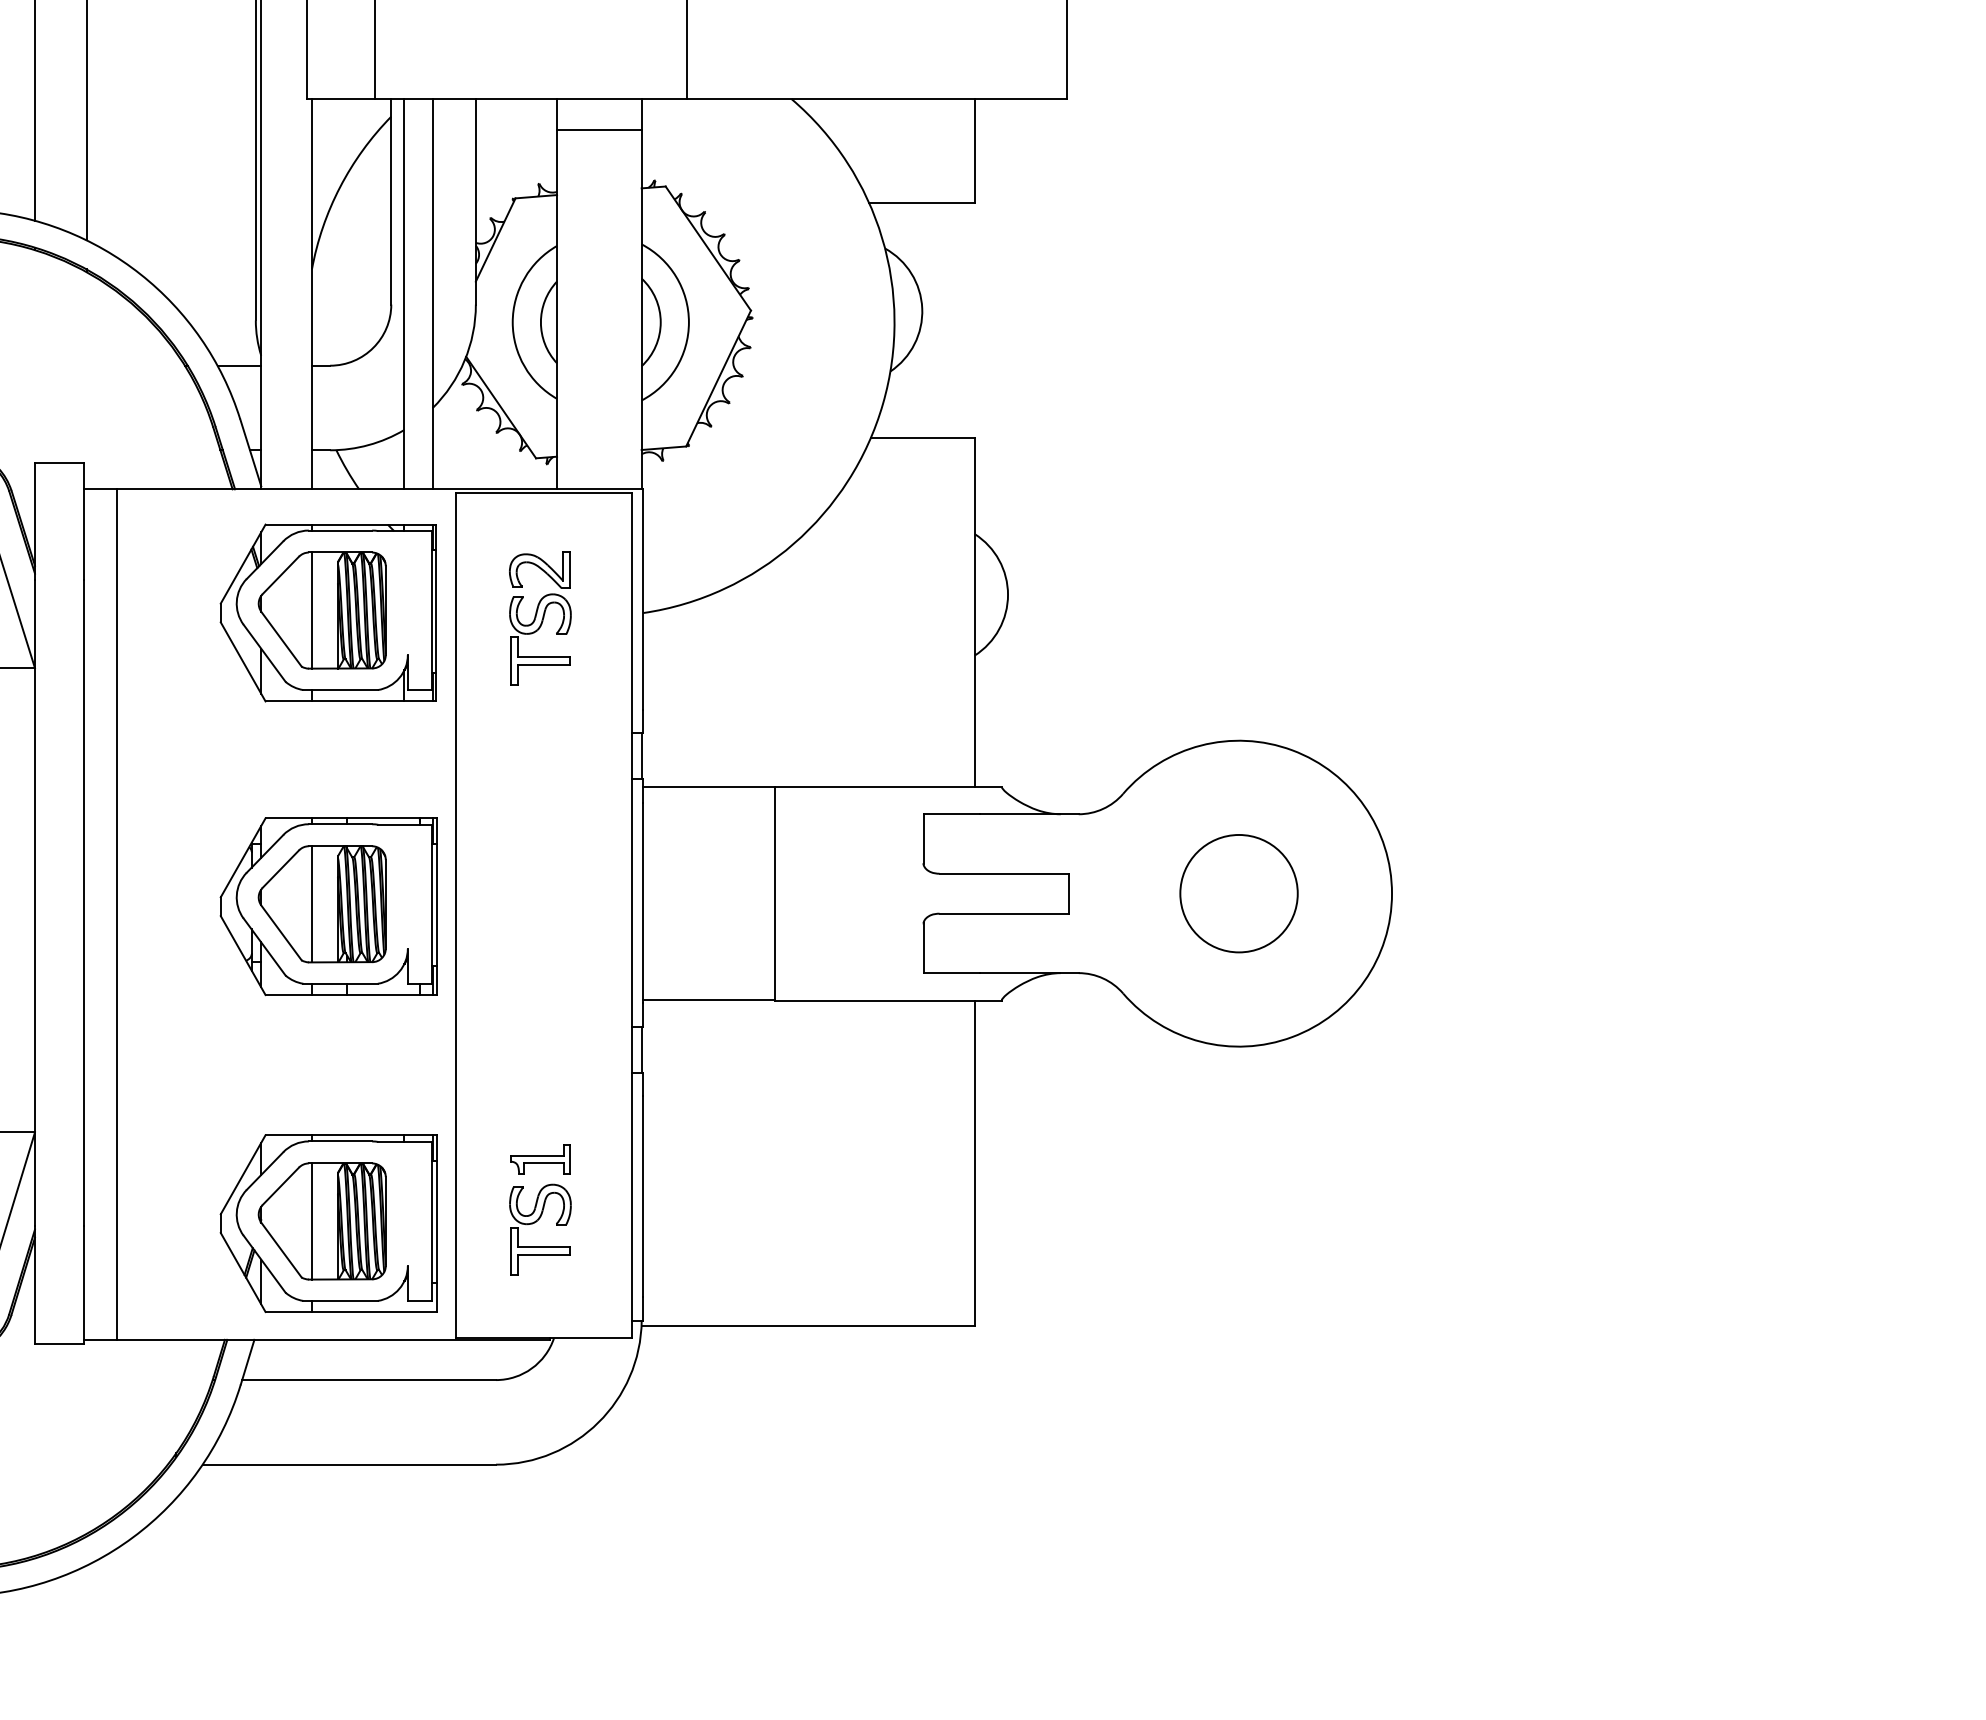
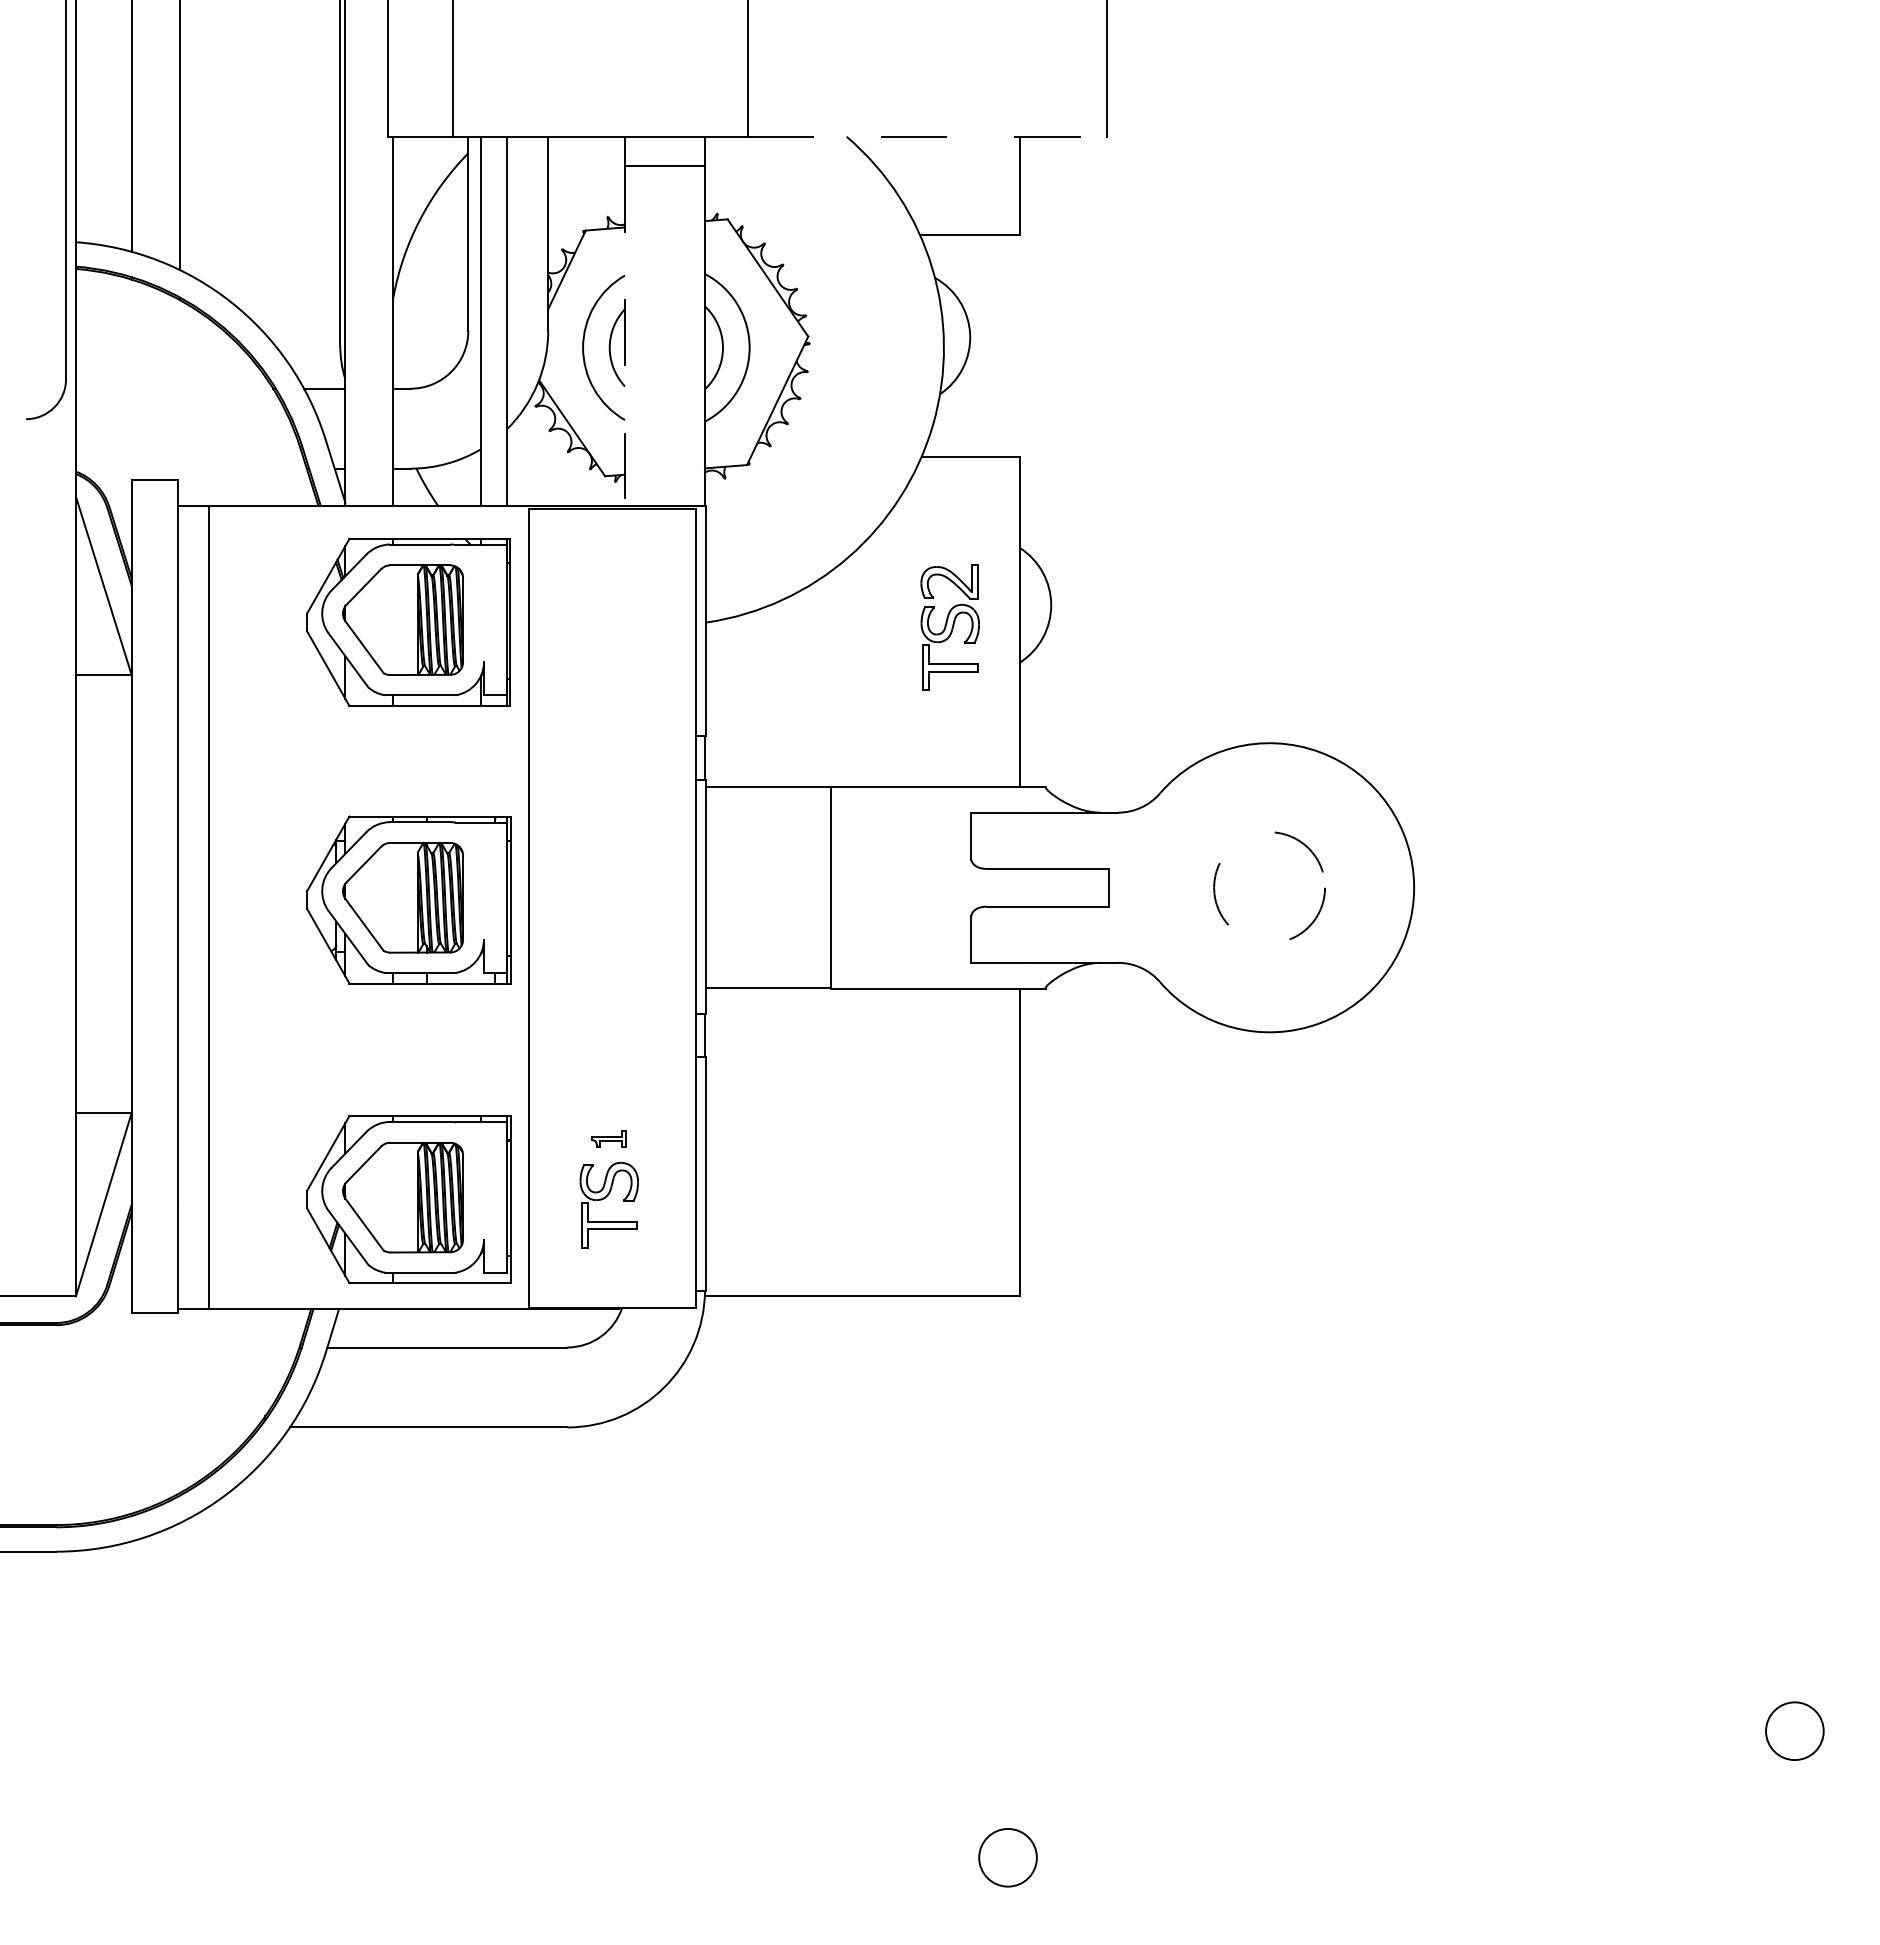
line: (877, 98) -> (927, 136), solid -> dashed
line: (557, 309) -> (625, 335), solid -> dashed
line: (312, 610) -> (393, 620), removed
part: (539, 618) -> (949, 627), moved
circle: (1238, 893) -> (1269, 887), solid -> dashed
line: (312, 903) -> (393, 897), removed
part: (539, 1158) -> (608, 1138), size x0.6
line: (312, 1221) -> (393, 1197), removed

